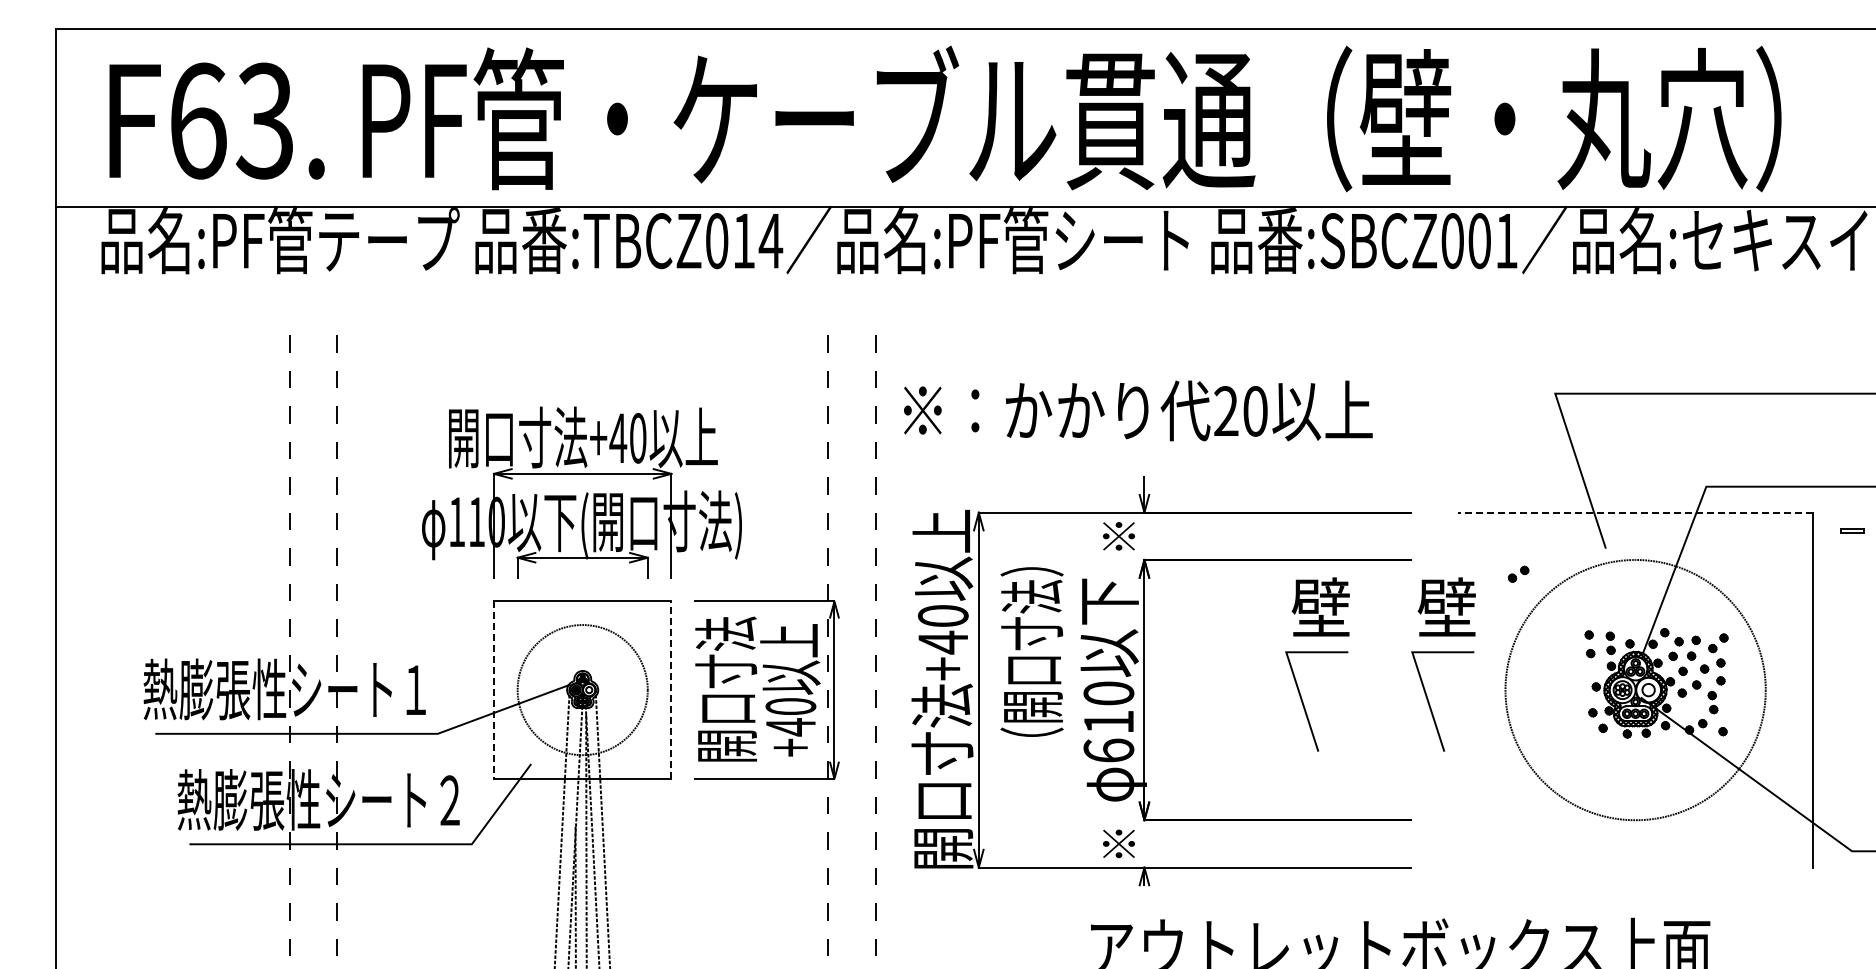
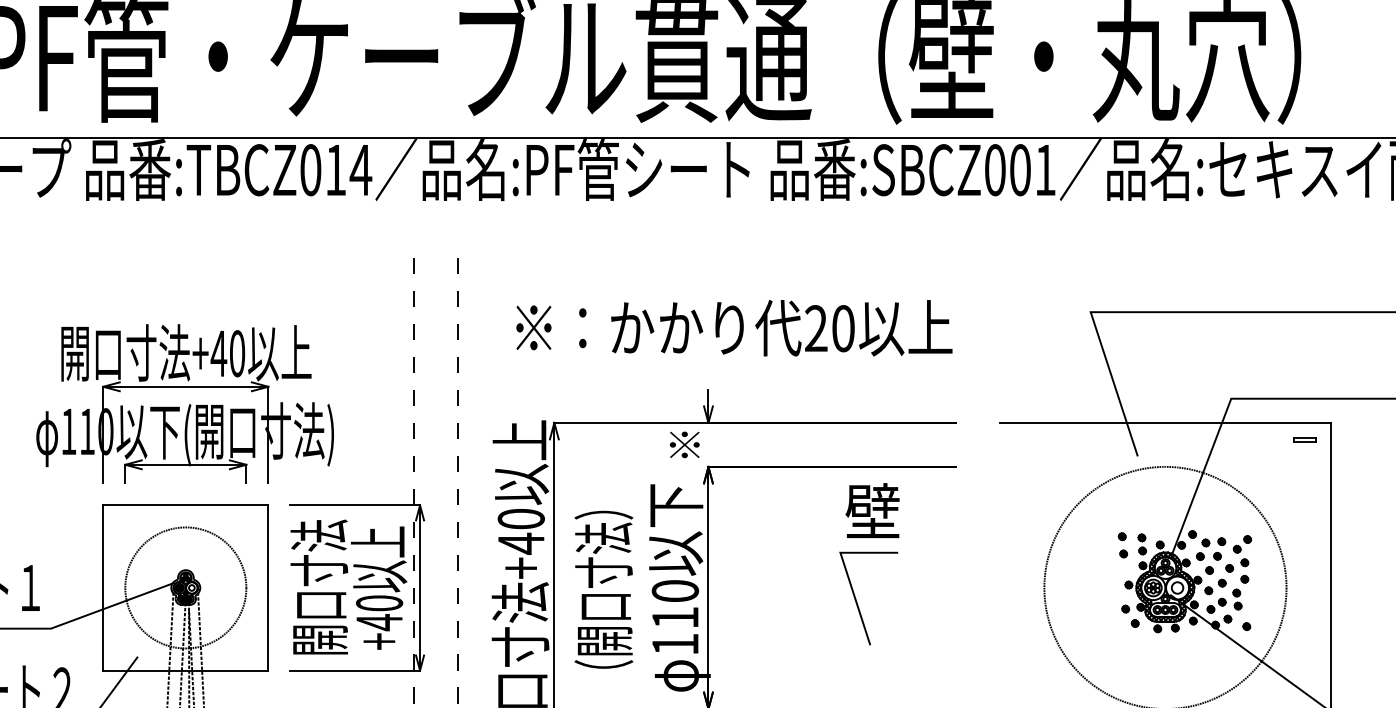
text: (1138, 410) -> (734, 327), moved
line: (1635, 512) -> (1165, 422), dashed -> solid
part: (1852, 530) -> (1304, 439), moved
part: (1518, 573) -> (1216, 605), moved
text: (1031, 651) -> (603, 589), moved
part: (1443, 653) -> (986, 553), removed
line: (494, 690) -> (103, 588), dashed -> solid
line: (671, 690) -> (268, 588), dashed -> solid
text: (1108, 750) -> (675, 644), 610 -> 110

